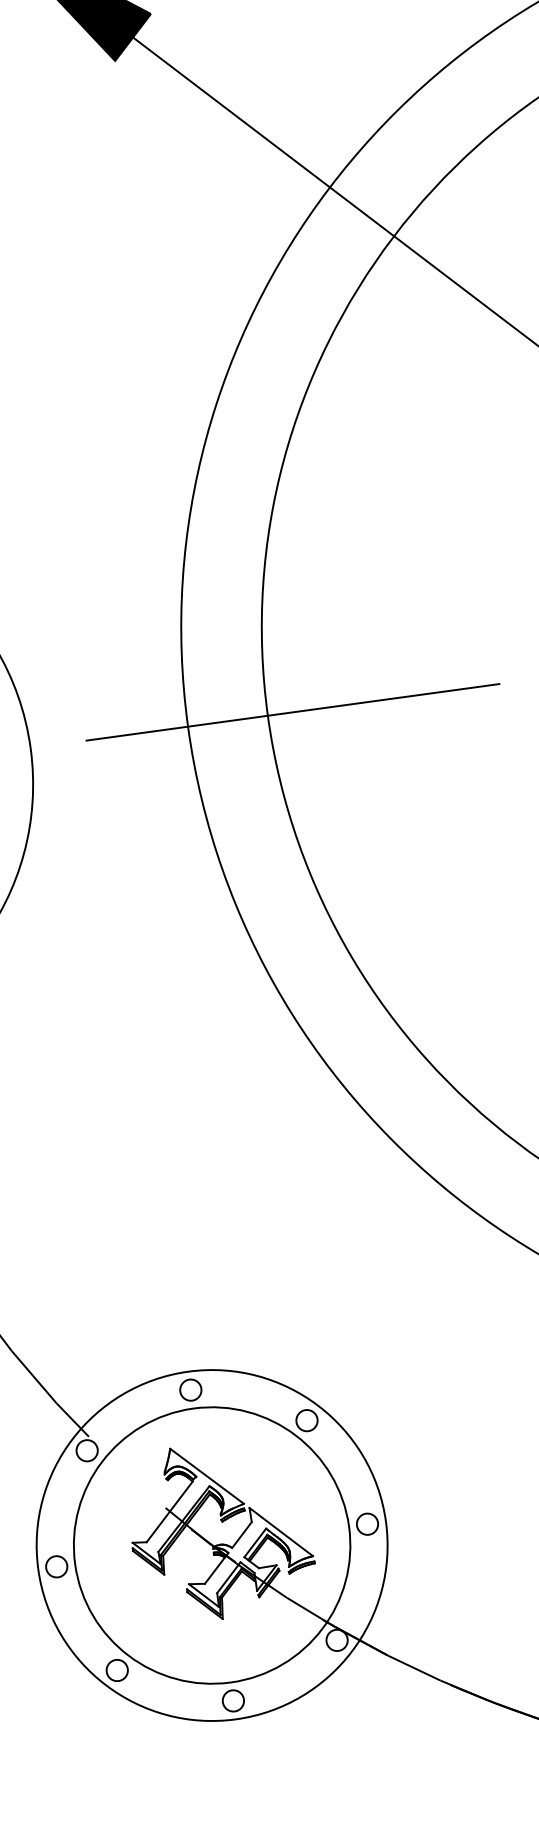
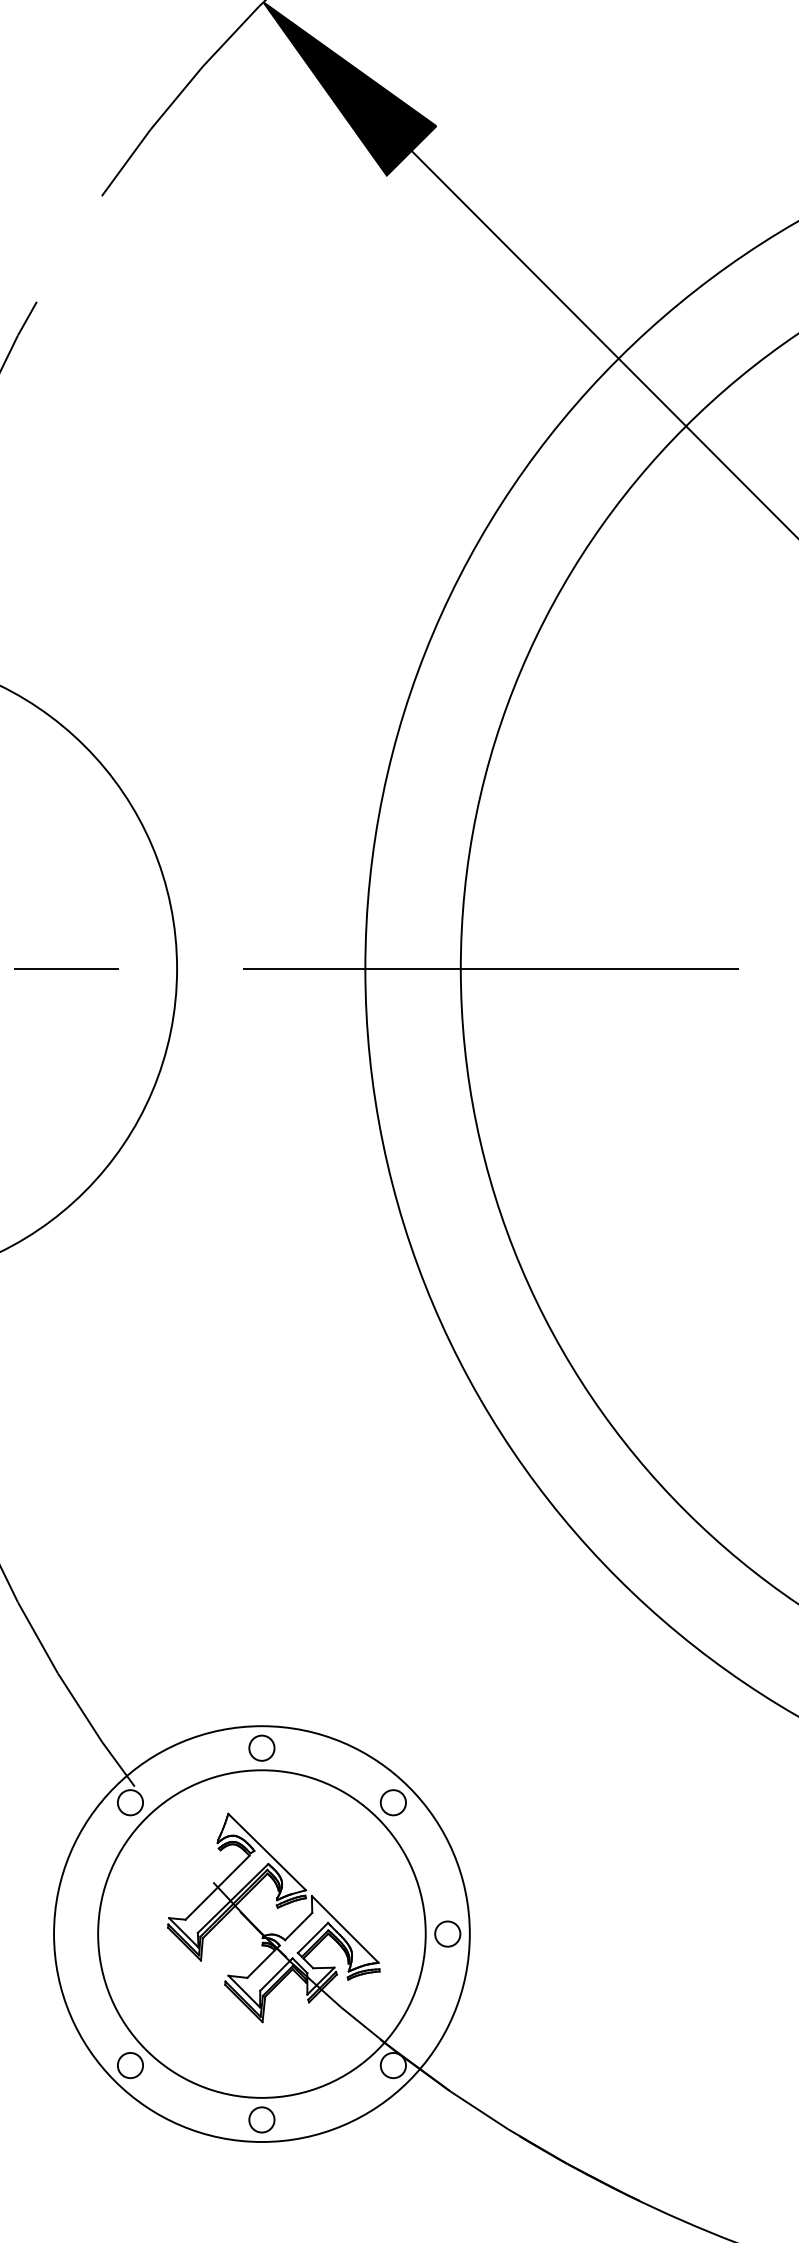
circle: (56, 1566) -> (75, 1933), removed

